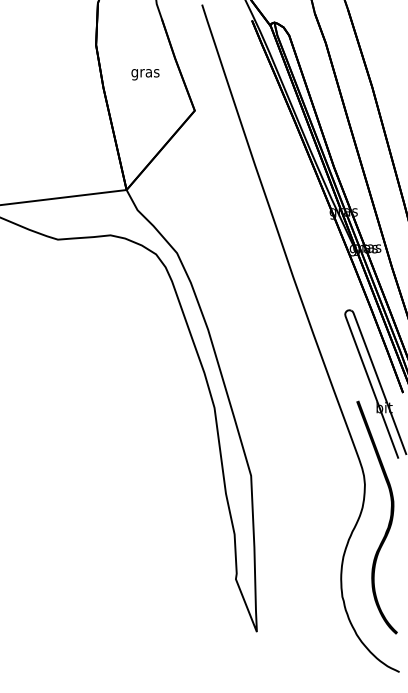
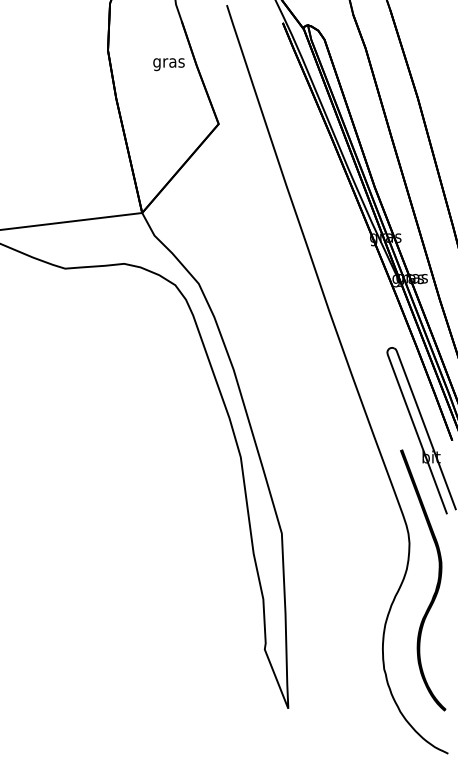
text: (145, 74) -> (168, 64), moved

